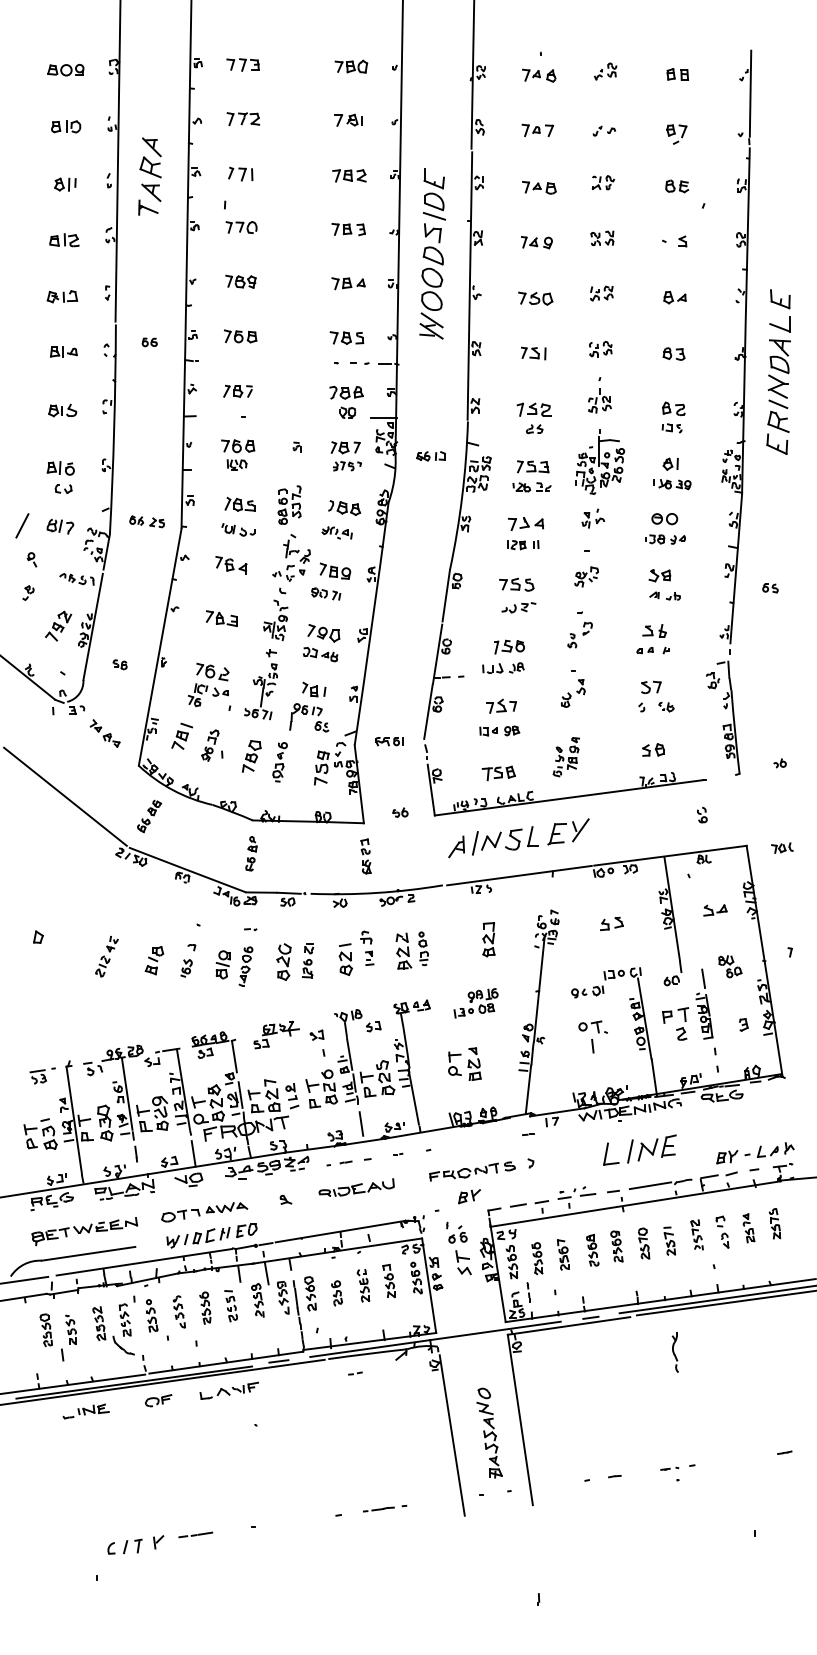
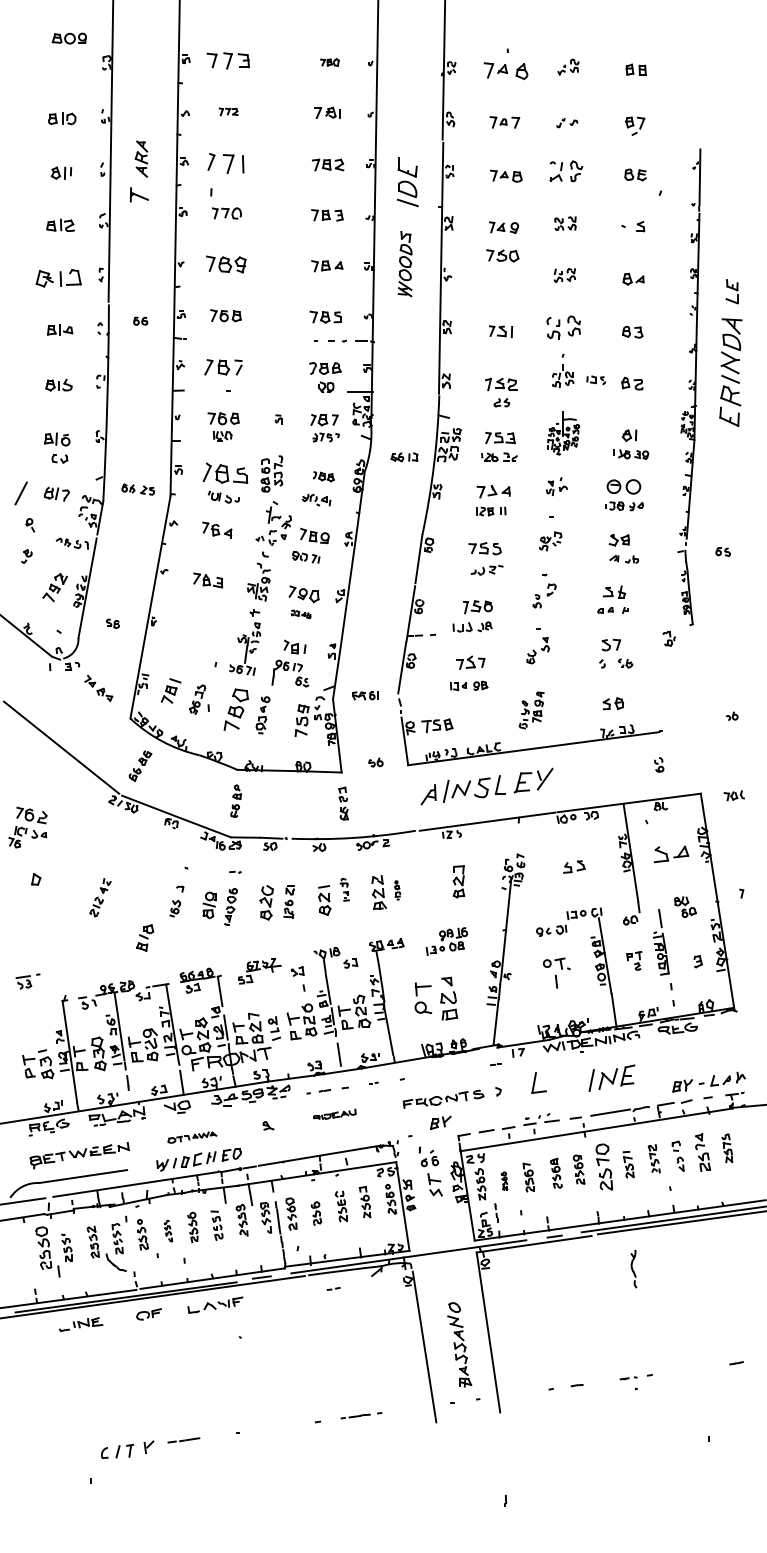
part: (242, 64) -> (227, 60), size x1.4
part: (351, 66) -> (330, 62), size x0.6
part: (65, 70) -> (69, 38), moved
part: (539, 75) -> (506, 70), size x1.4
part: (243, 119) -> (228, 112), size x0.6
part: (150, 169) -> (141, 159), size x0.6
part: (240, 173) -> (225, 162), size x1.6
part: (603, 182) -> (566, 171), size x1.6
part: (240, 281) -> (225, 264), size x1.4
part: (431, 281) -> (405, 264), size x0.6
part: (62, 296) -> (58, 278), size x1.6
part: (535, 298) -> (502, 255), moved
part: (779, 310) -> (731, 291), size x0.6
part: (600, 349) -> (563, 327), size x1.6
part: (237, 390) -> (223, 366), size x1.4
part: (734, 412) -> (689, 387), size x0.7
part: (671, 428) -> (595, 380), moved
part: (430, 456) -> (404, 457), moved
part: (600, 461) -> (563, 433), size x0.7
part: (239, 504) -> (224, 473), size x1.6
part: (344, 507) -> (323, 476), size x0.7
part: (664, 519) -> (623, 487), size x1.4
part: (320, 654) -> (300, 614), size x0.6
part: (208, 684) -> (27, 827), moved
part: (251, 756) -> (236, 709), size x1.4
part: (498, 773) -> (436, 725), moved
part: (715, 910) -> (671, 854), size x1.6
part: (367, 947) -> (345, 889), size x0.7
part: (423, 948) -> (397, 890), size x0.6
part: (154, 960) -> (145, 937), moved
part: (675, 1023) -> (634, 960), size x0.6
part: (464, 1063) -> (436, 997), size x1.4
part: (42, 1075) -> (27, 981), moved
part: (611, 1153) -> (539, 1082), moved
part: (356, 1187) -> (334, 1114), size x0.6
part: (204, 1212) -> (192, 1137), size x0.6
part: (748, 1228) -> (702, 1152), size x1.4
part: (644, 1243) -> (604, 1166), size x1.6
part: (537, 1258) -> (504, 1180), size x0.6
part: (178, 1311) -> (167, 1230), size x0.7
part: (45, 1330) -> (42, 1248), size x1.4

